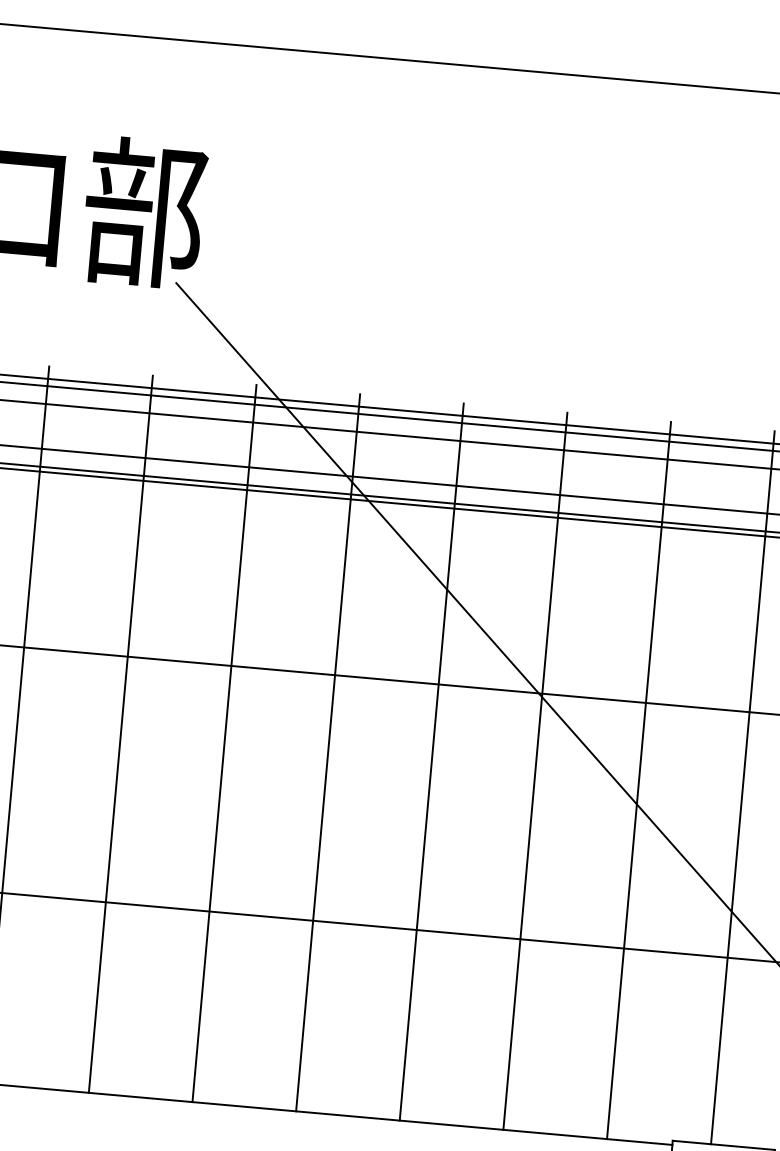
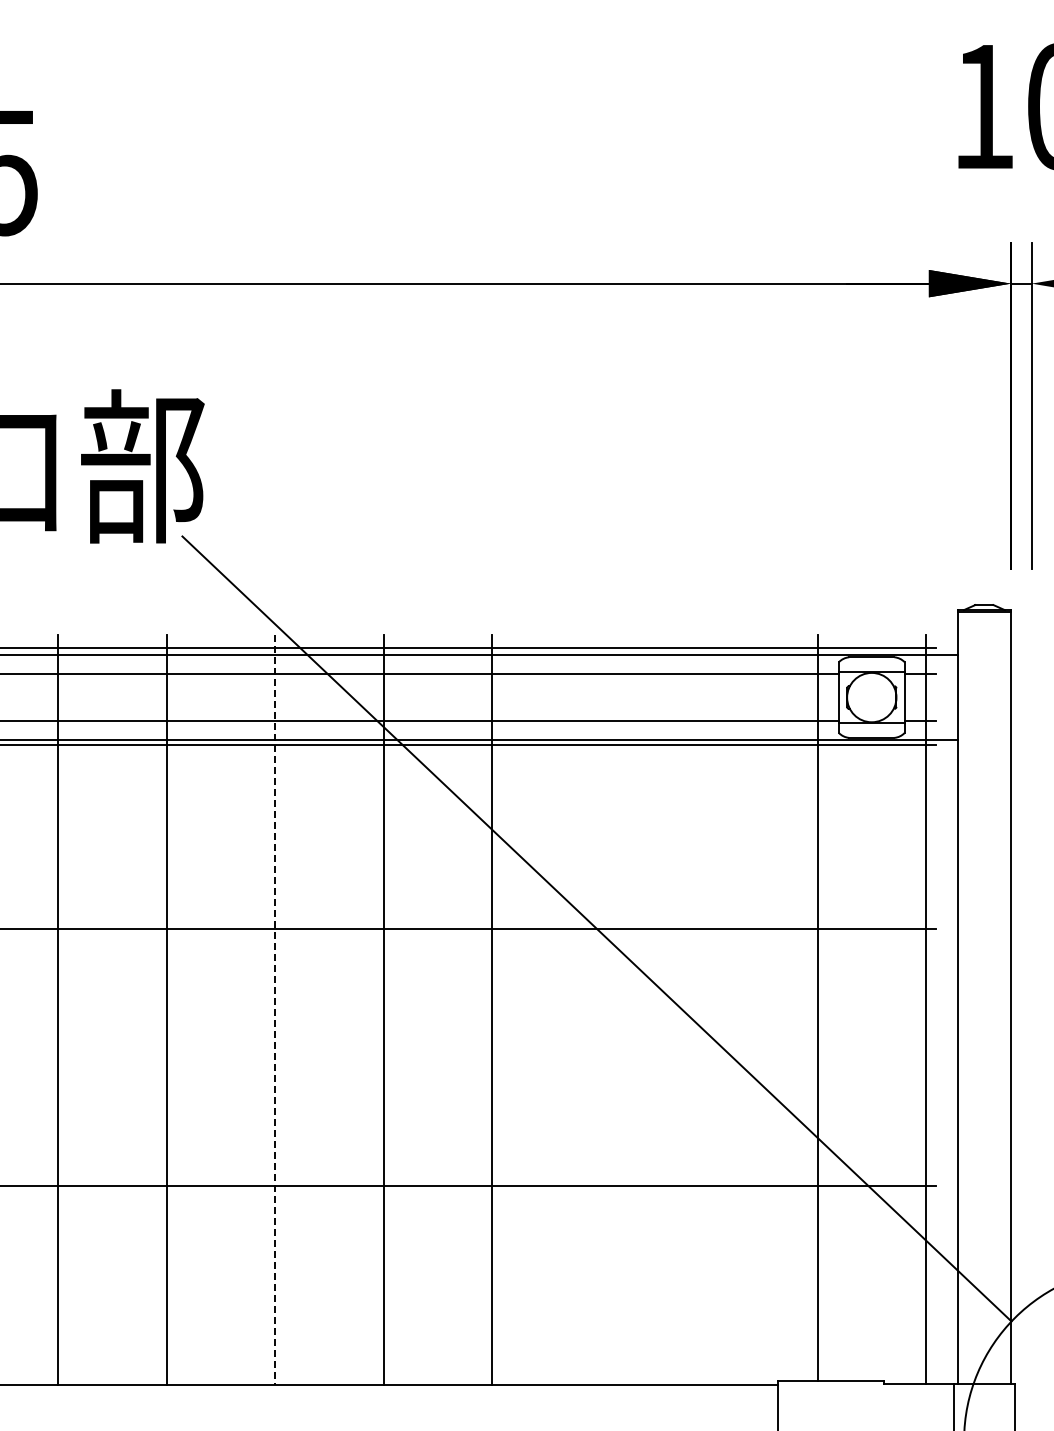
line: (224, 743) -> (275, 1010), solid -> dashed
line: (535, 770) -> (600, 1009), removed
line: (639, 779) -> (709, 1009), removed

